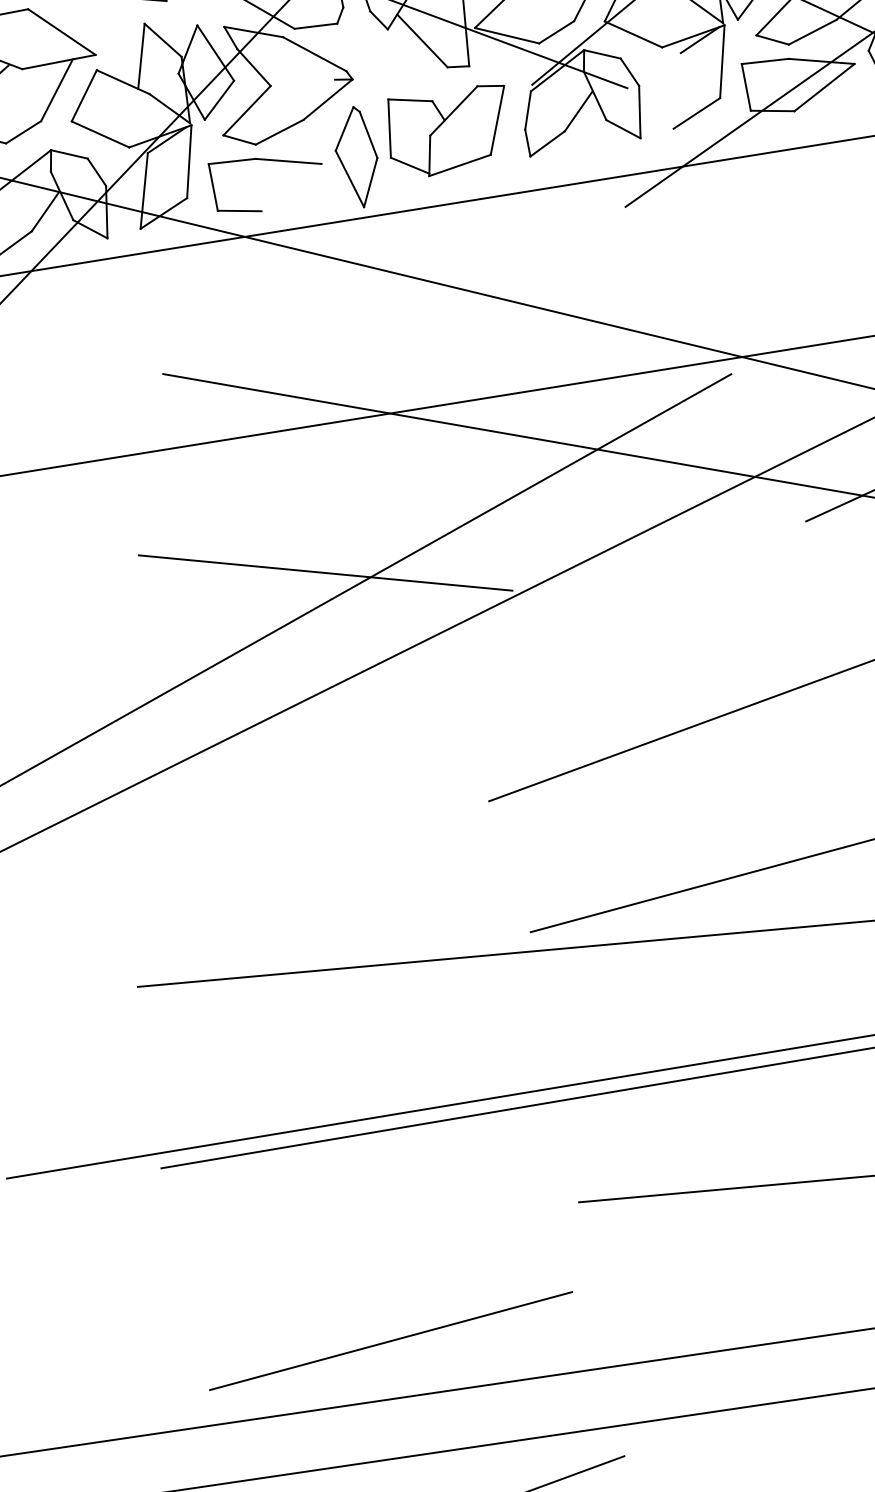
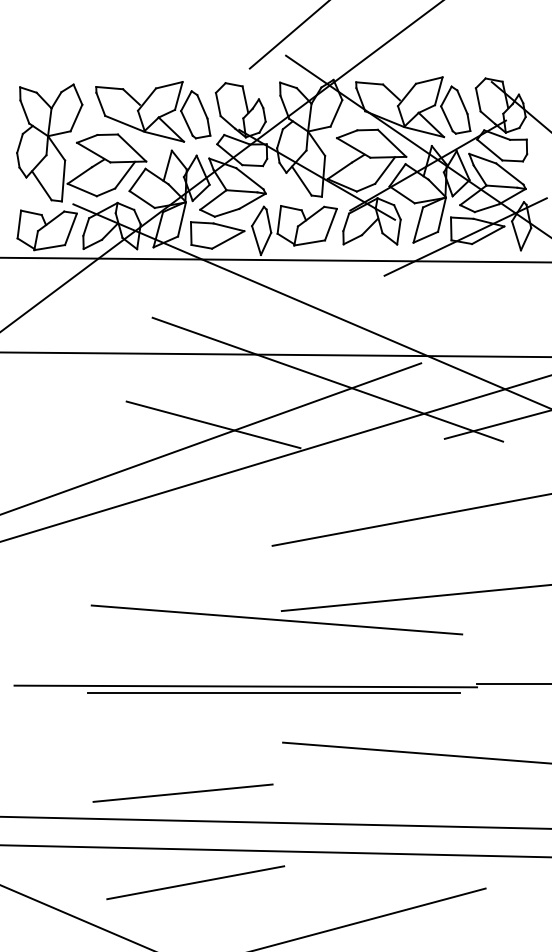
line: (301, 83) -> (241, 191), added
line: (677, 89) -> (418, 224), added
line: (291, 186) -> (228, 239), added

